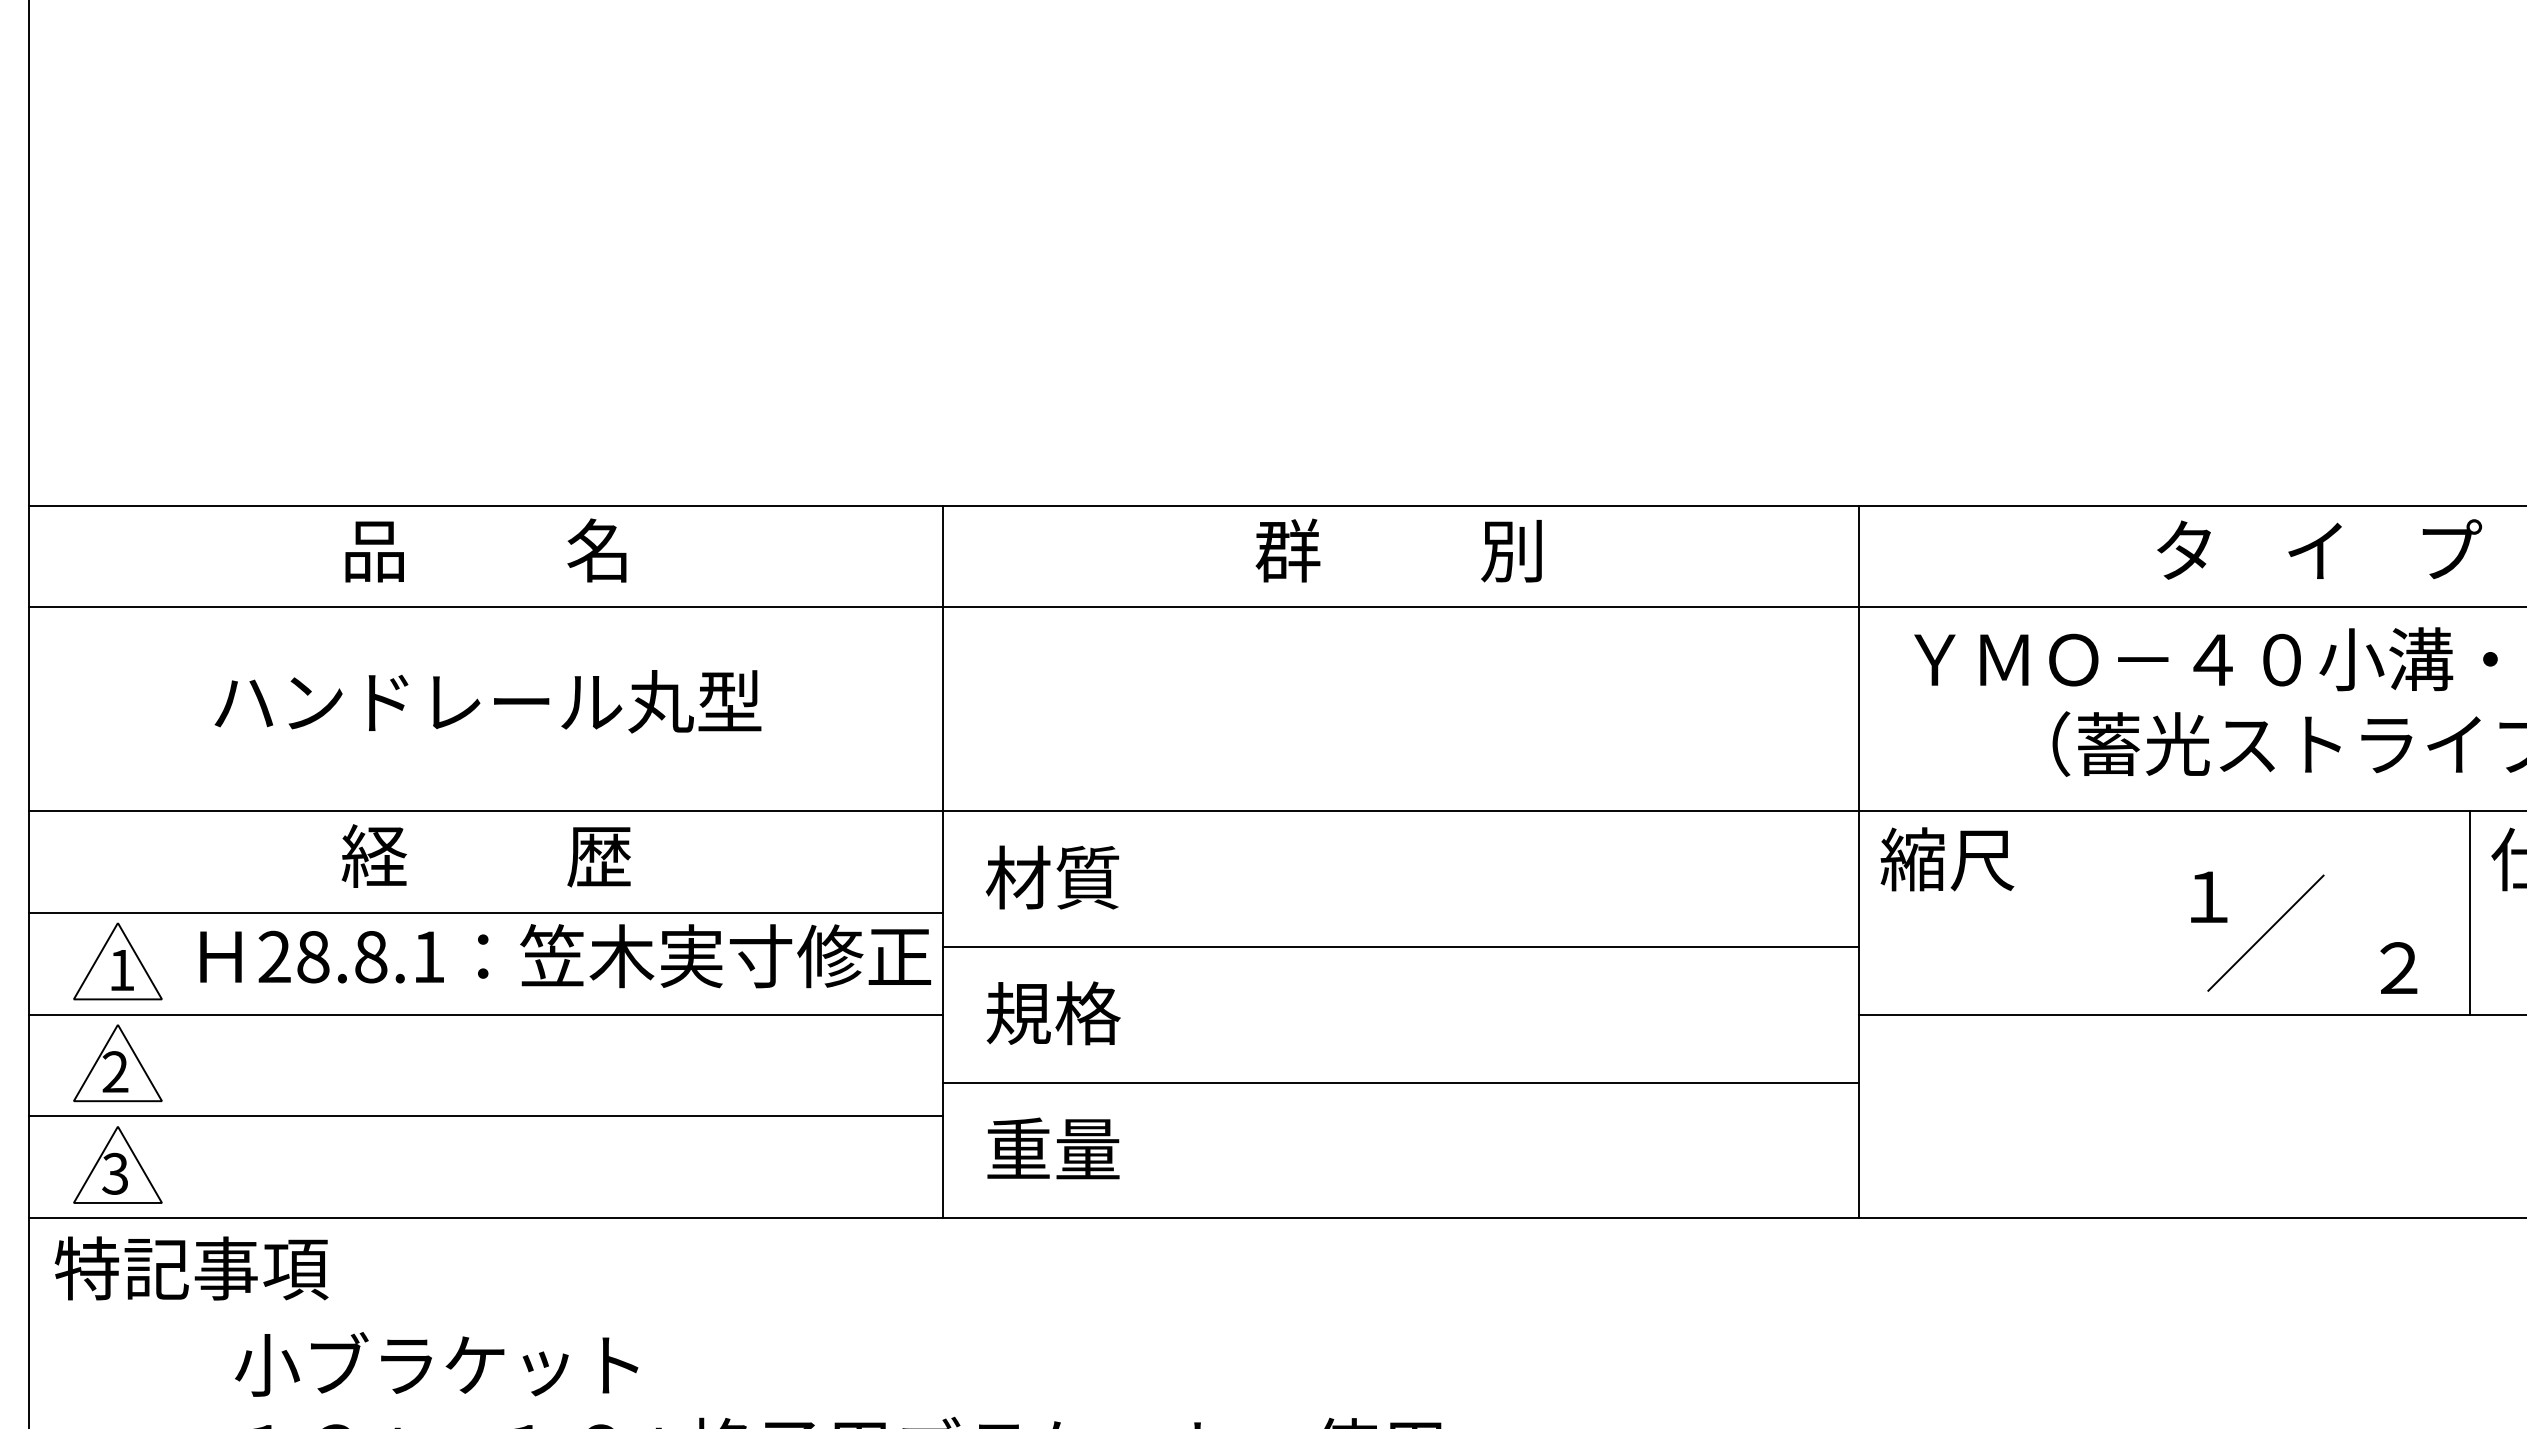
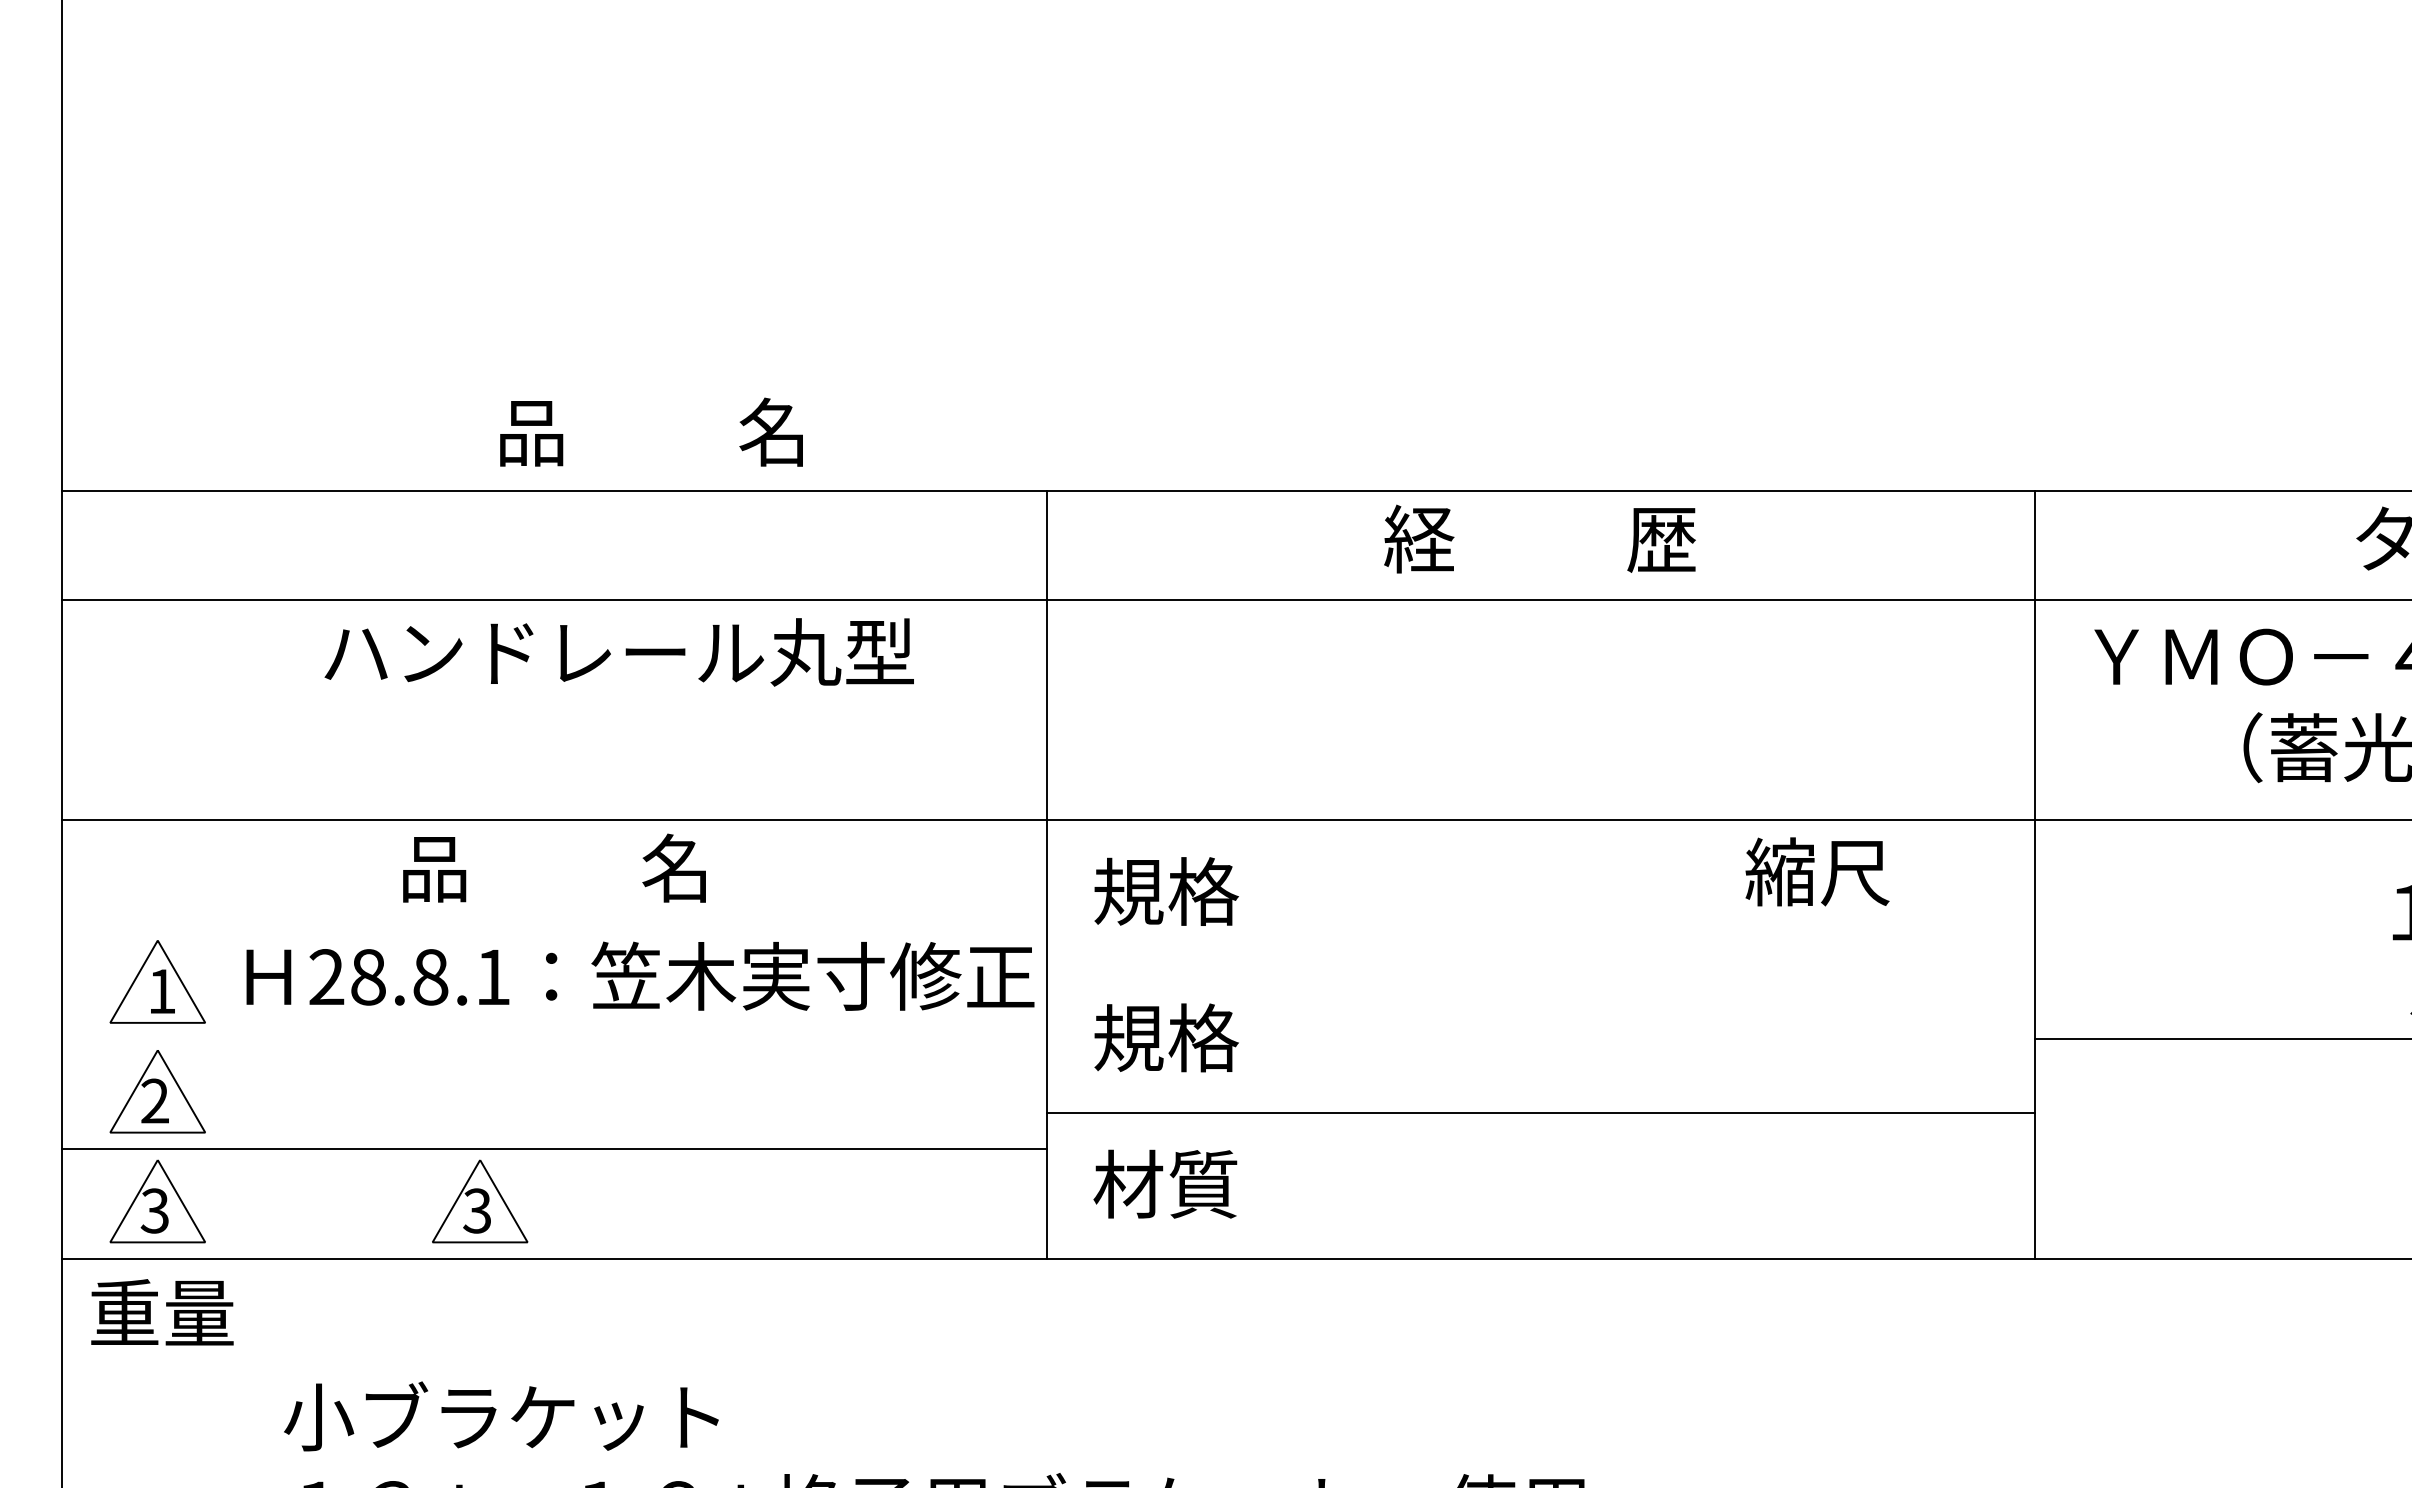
text: (485, 550) -> (651, 432), moved
text: (1399, 550) -> (1539, 538), 群          別 -> 経          歴
text: (487, 701) -> (618, 652), moved
text: (485, 855) -> (554, 867), 経          歴 -> 品          名
text: (1947, 859) -> (1817, 872), moved
text: (1052, 877) -> (1165, 891), 材質 -> 規格
line: (485, 912) -> (554, 929), removed
line: (1400, 946) -> (1540, 965), removed
line: (485, 1014) -> (554, 1039), removed
text: (1052, 1148) -> (1165, 1183), 重量 -> 材質
part: (416, 1164) -> (479, 1200), added
text: (191, 1268) -> (237, 1313), 特記事項 -> 重量

